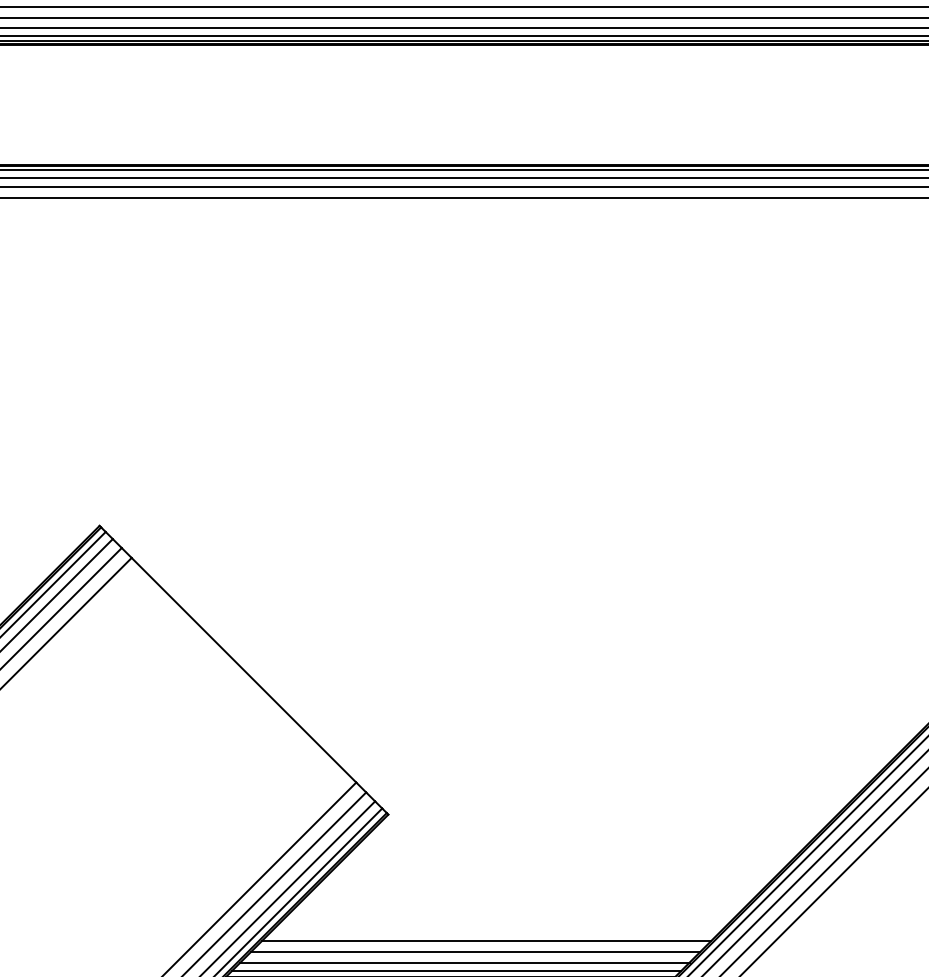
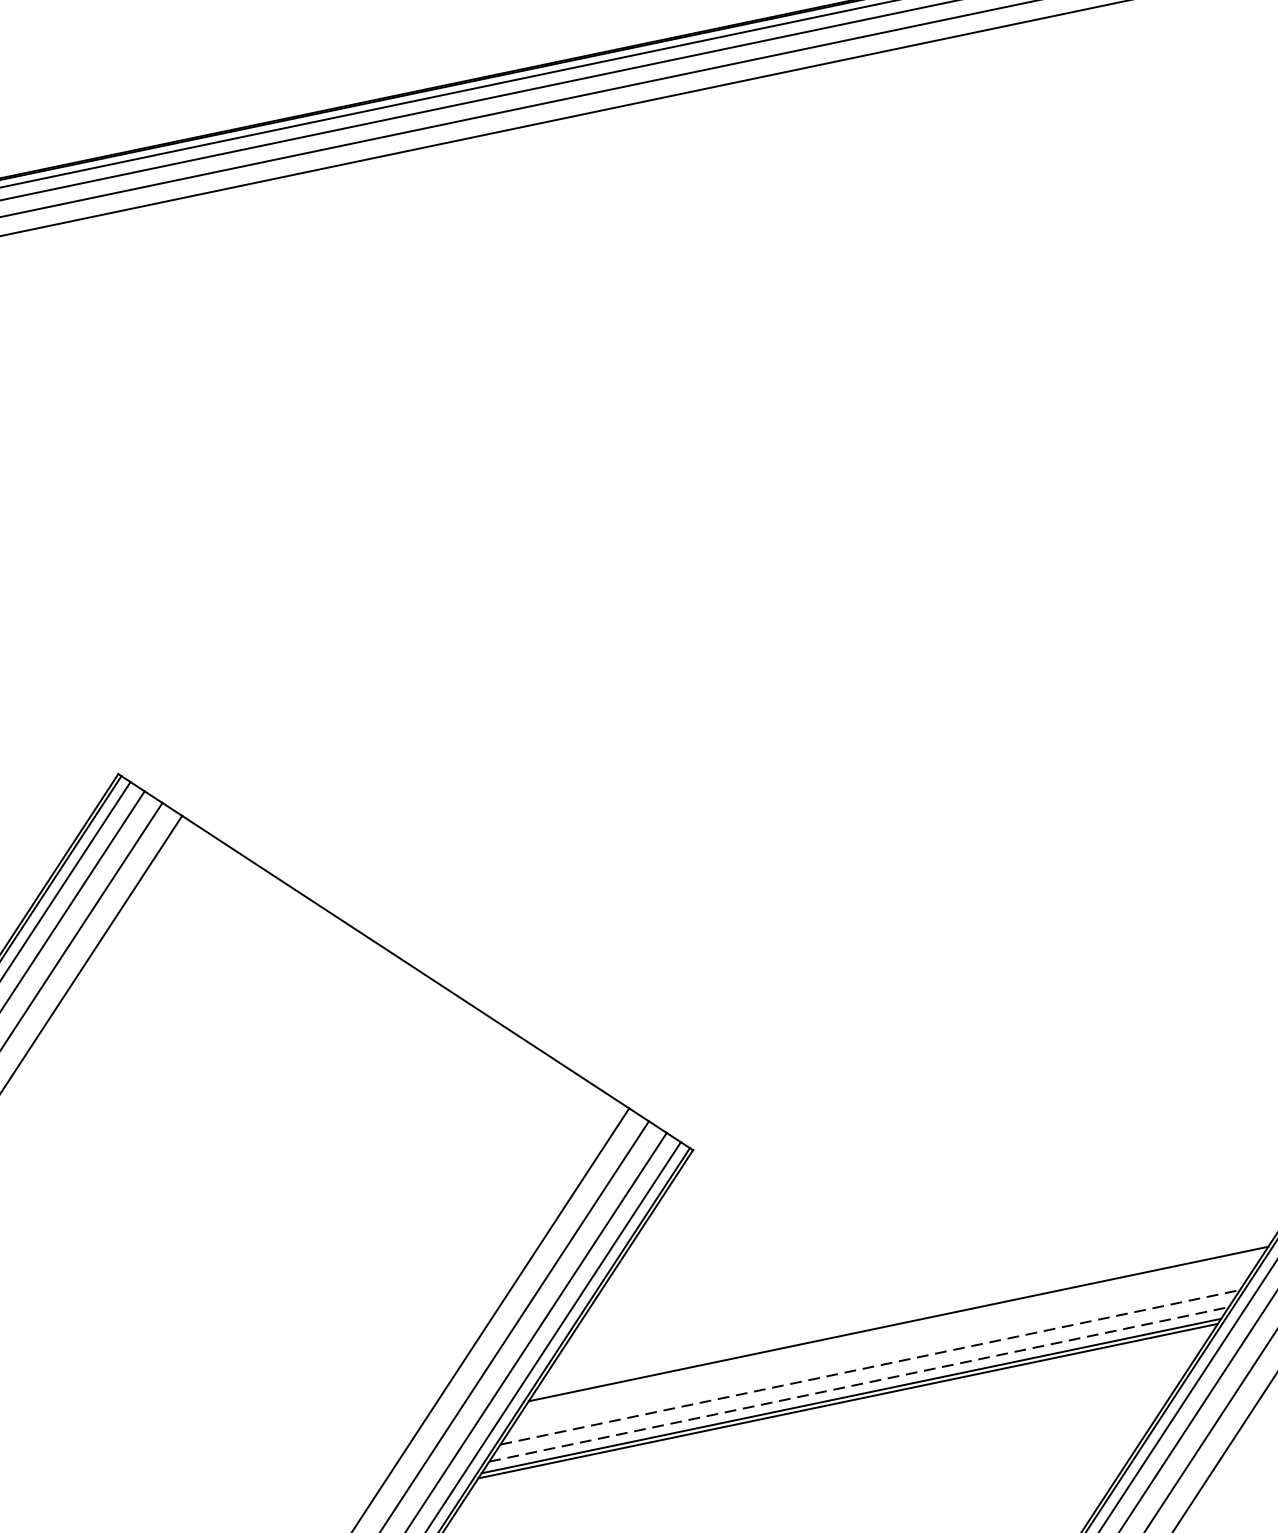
line: (475, 952) -> (883, 1347), removed
line: (465, 962) -> (870, 1367), solid -> dashed
line: (456, 971) -> (859, 1385), solid -> dashed

